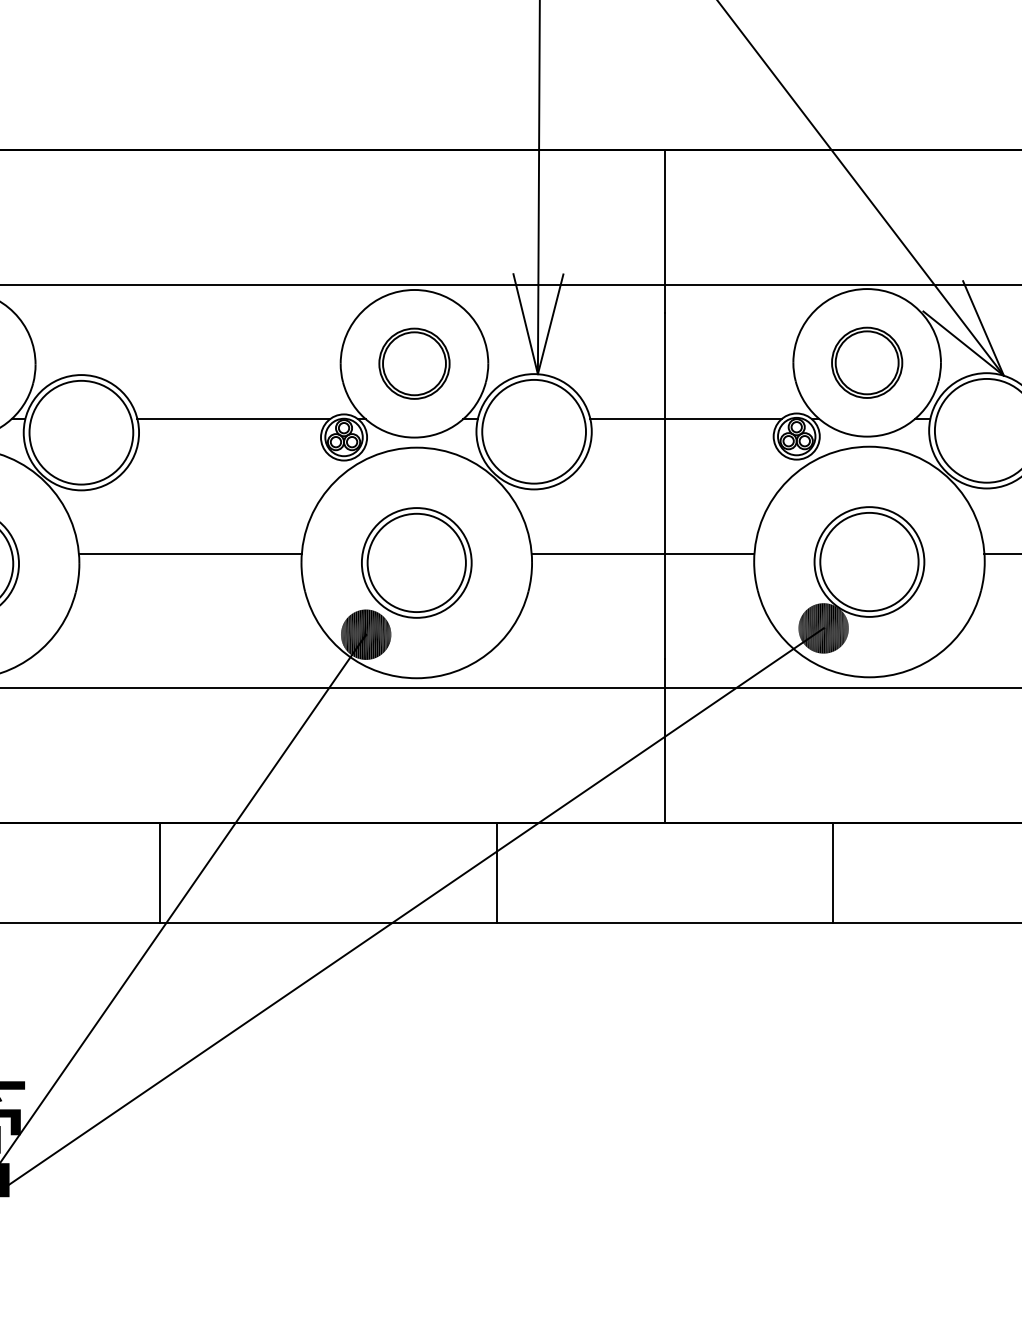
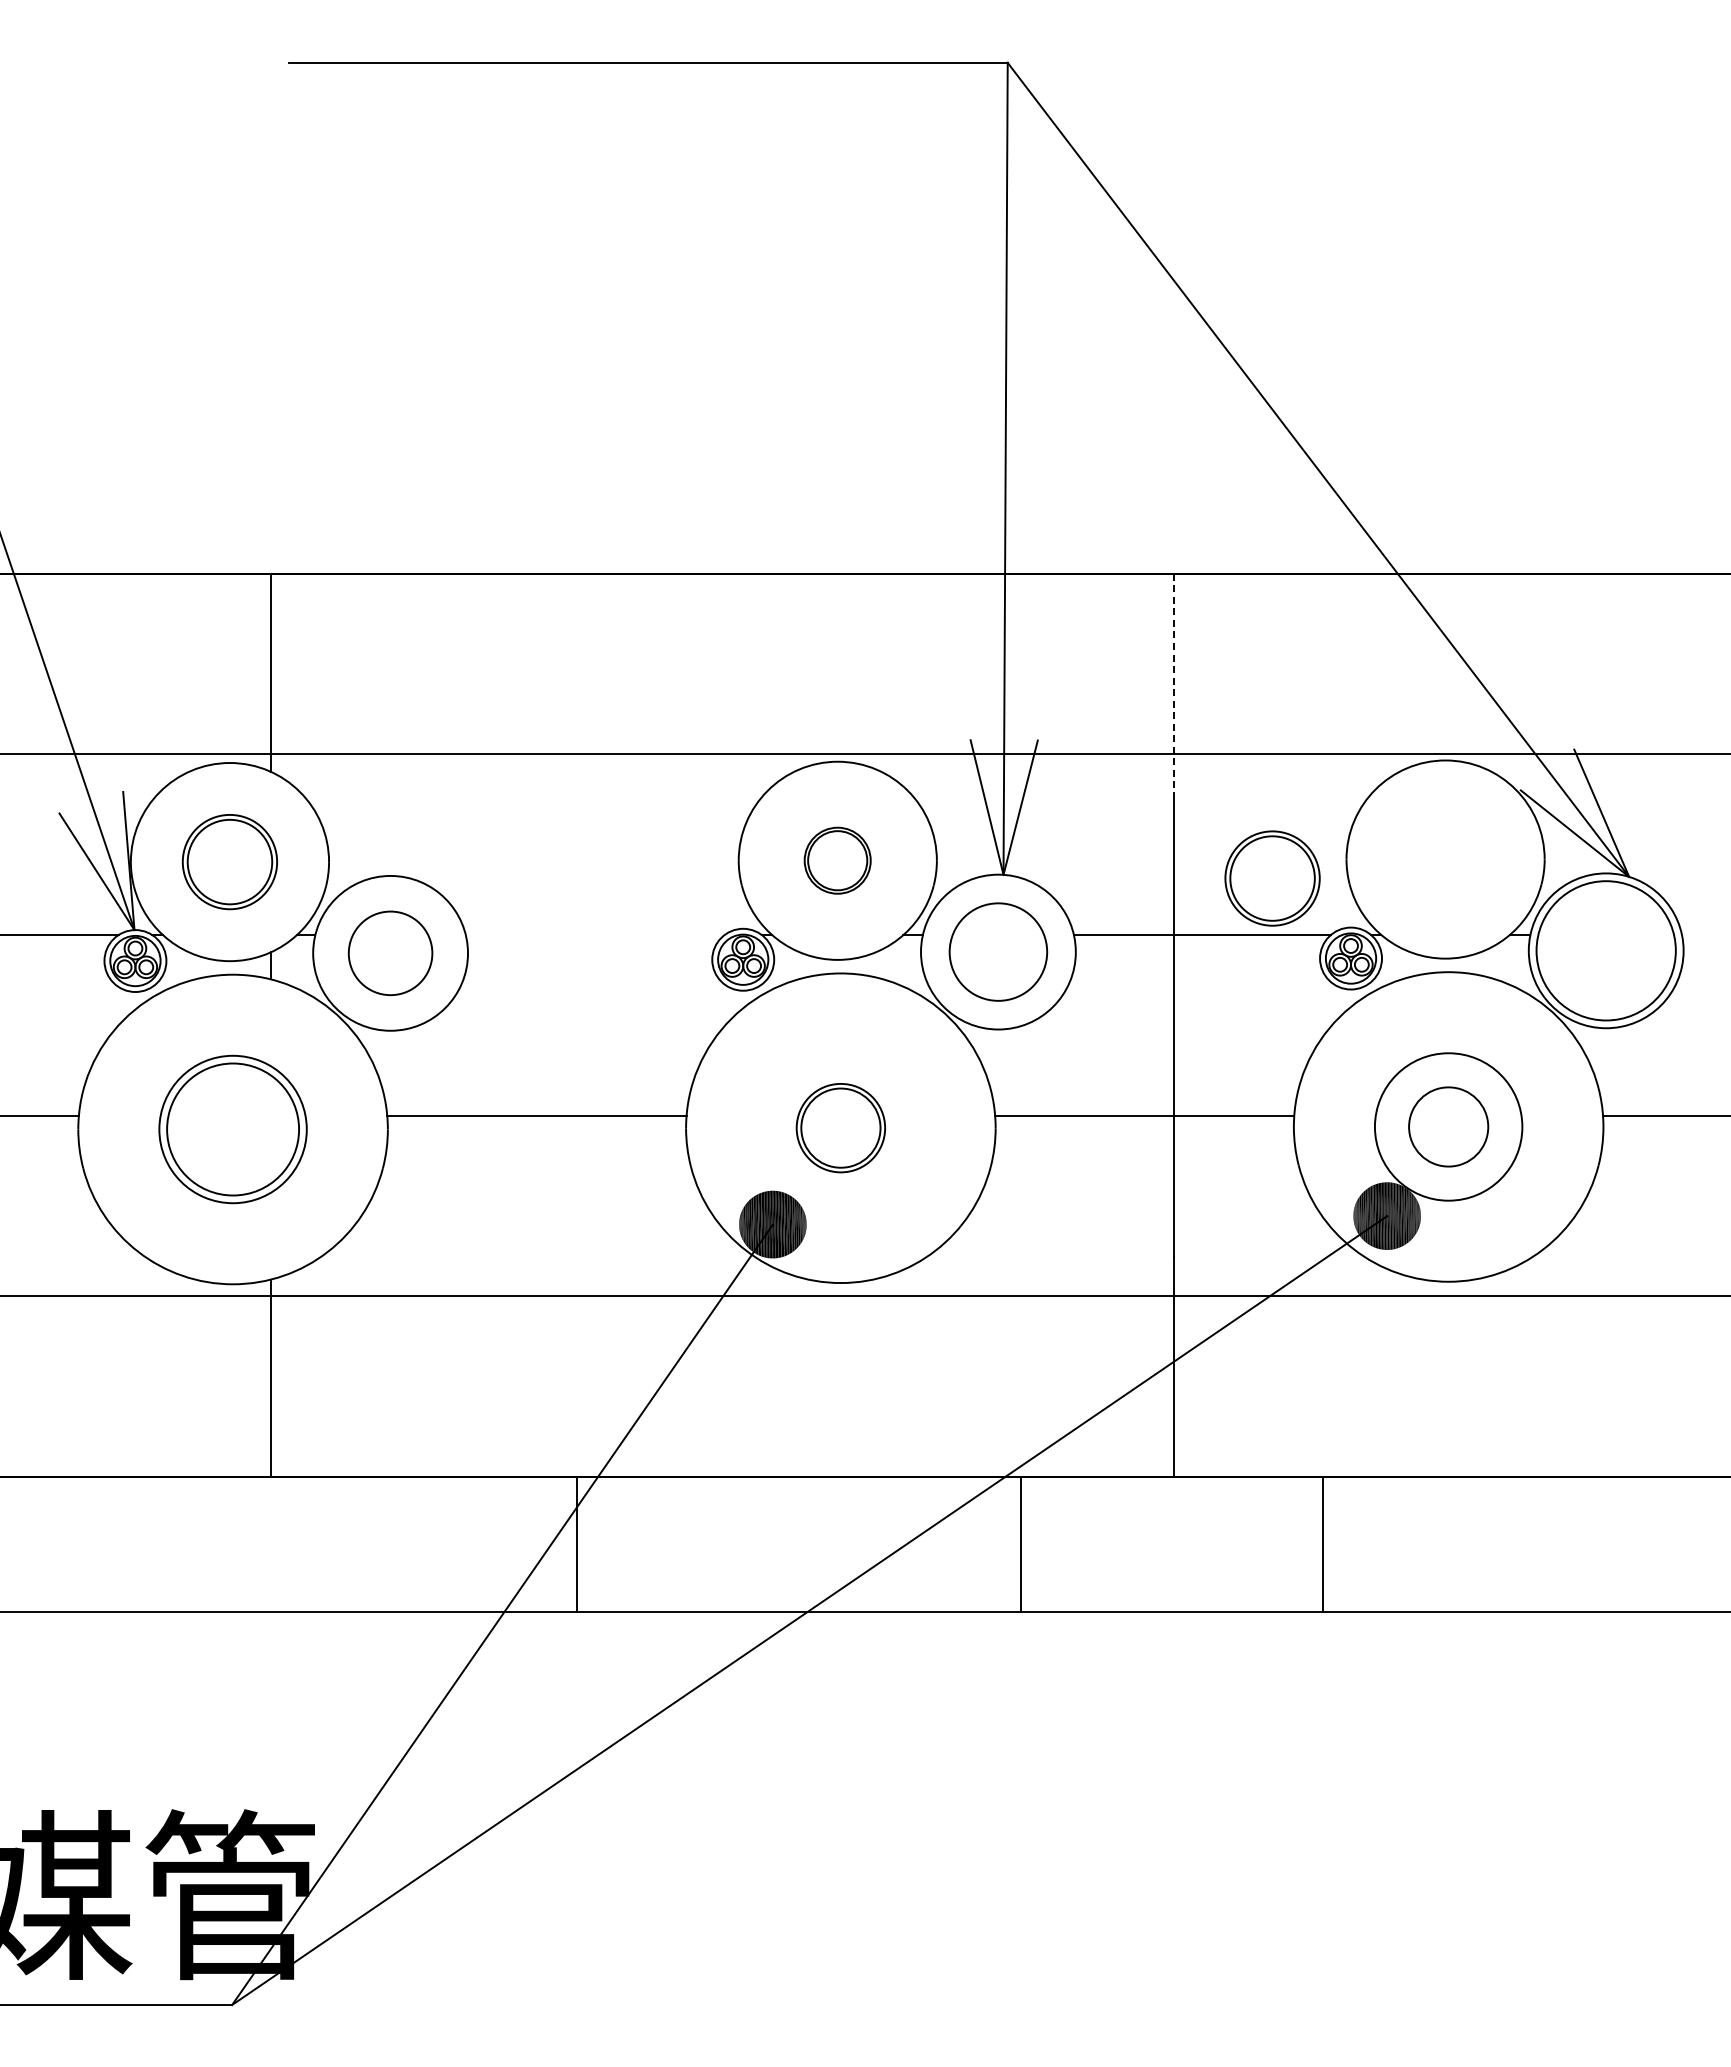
line: (664, 231) -> (1173, 683), solid -> dashed
part: (867, 362) -> (1272, 878), moved
part: (414, 363) -> (837, 860), size x0.7
line: (233, 419) -> (594, 935), removed
circle: (534, 431) -> (998, 951), size x0.7
circle: (81, 432) -> (390, 953), size x0.6
circle: (869, 561) -> (1448, 1126), size x0.6
part: (416, 562) -> (840, 1127), size x0.6
line: (160, 872) -> (576, 1544), moved
line: (496, 872) -> (1021, 1544), moved
line: (832, 872) -> (1323, 1544), moved

